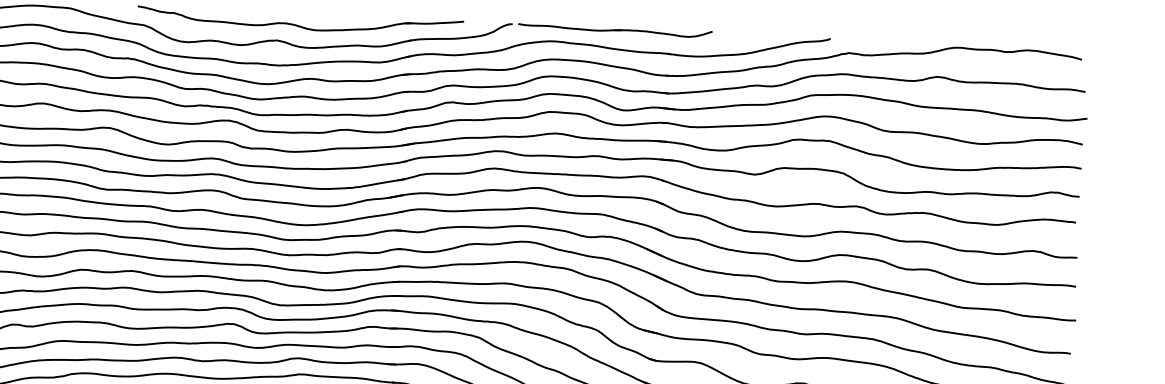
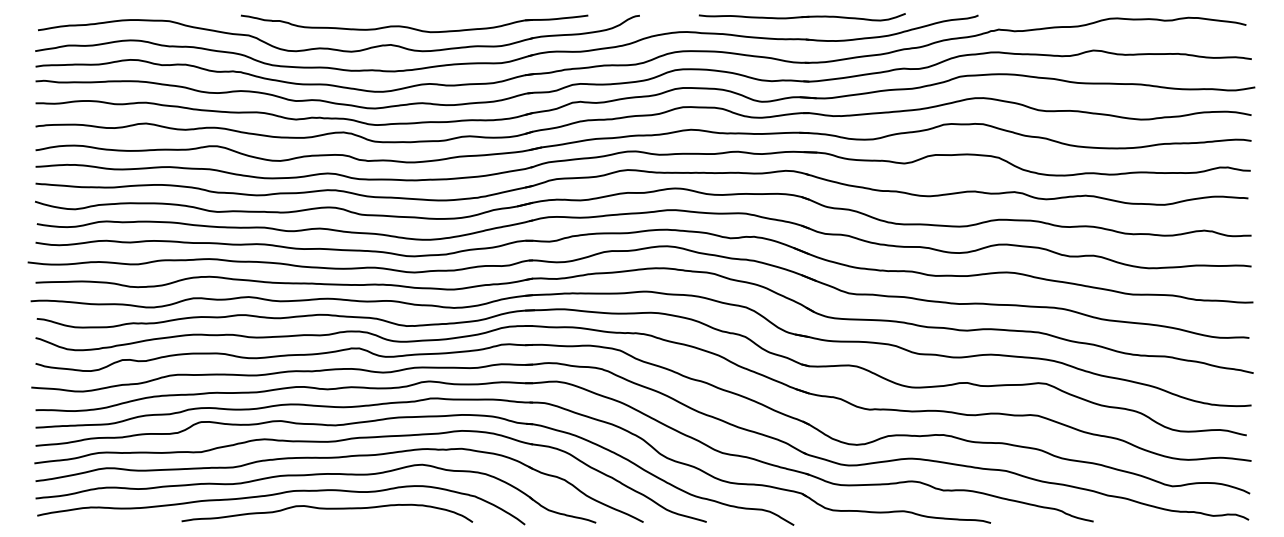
part: (614, 30) -> (801, 17), moved

